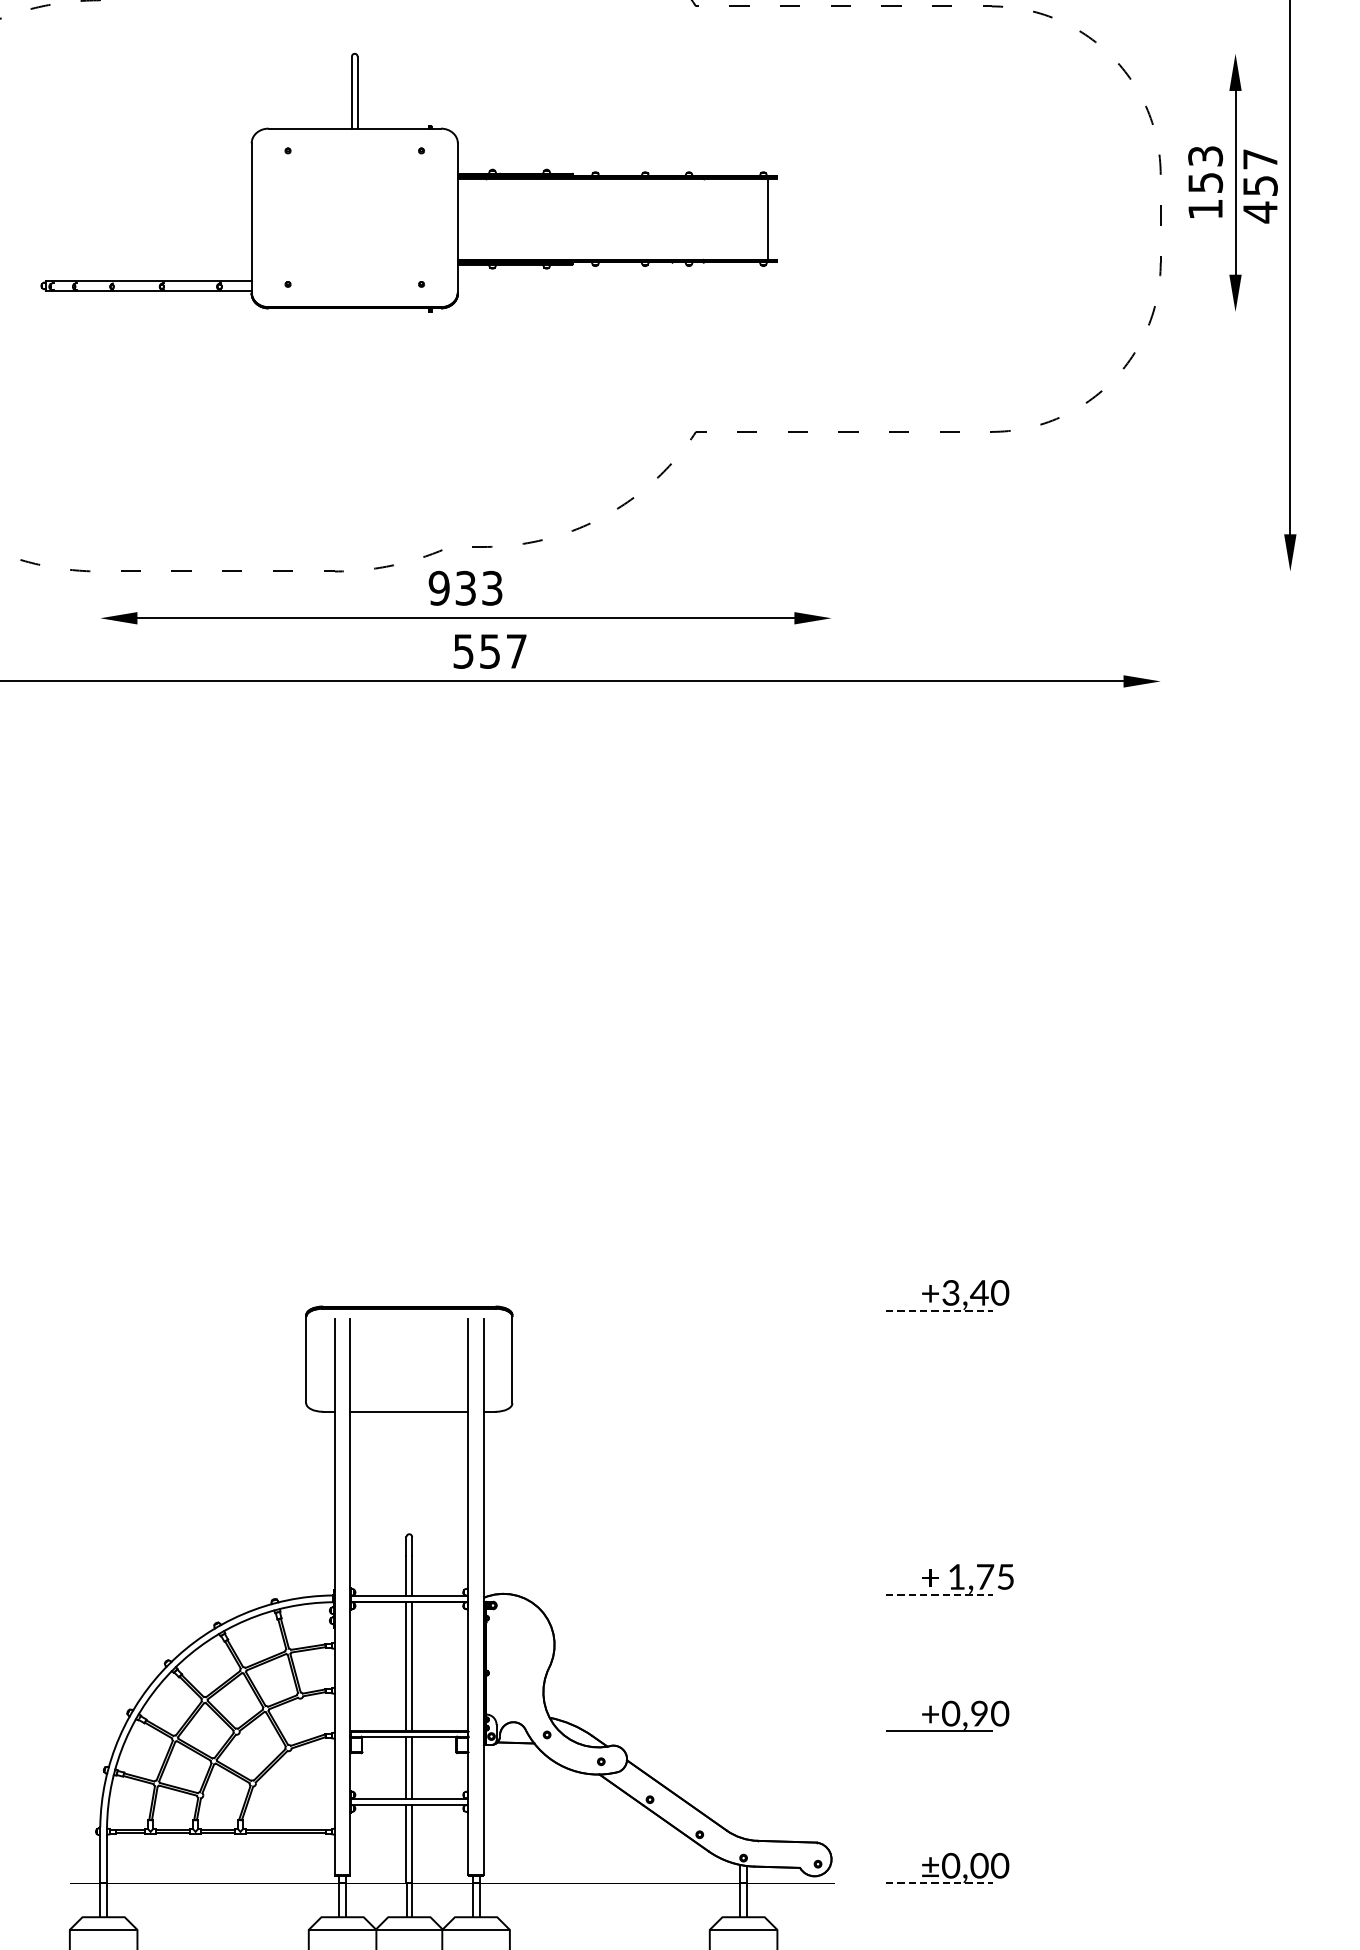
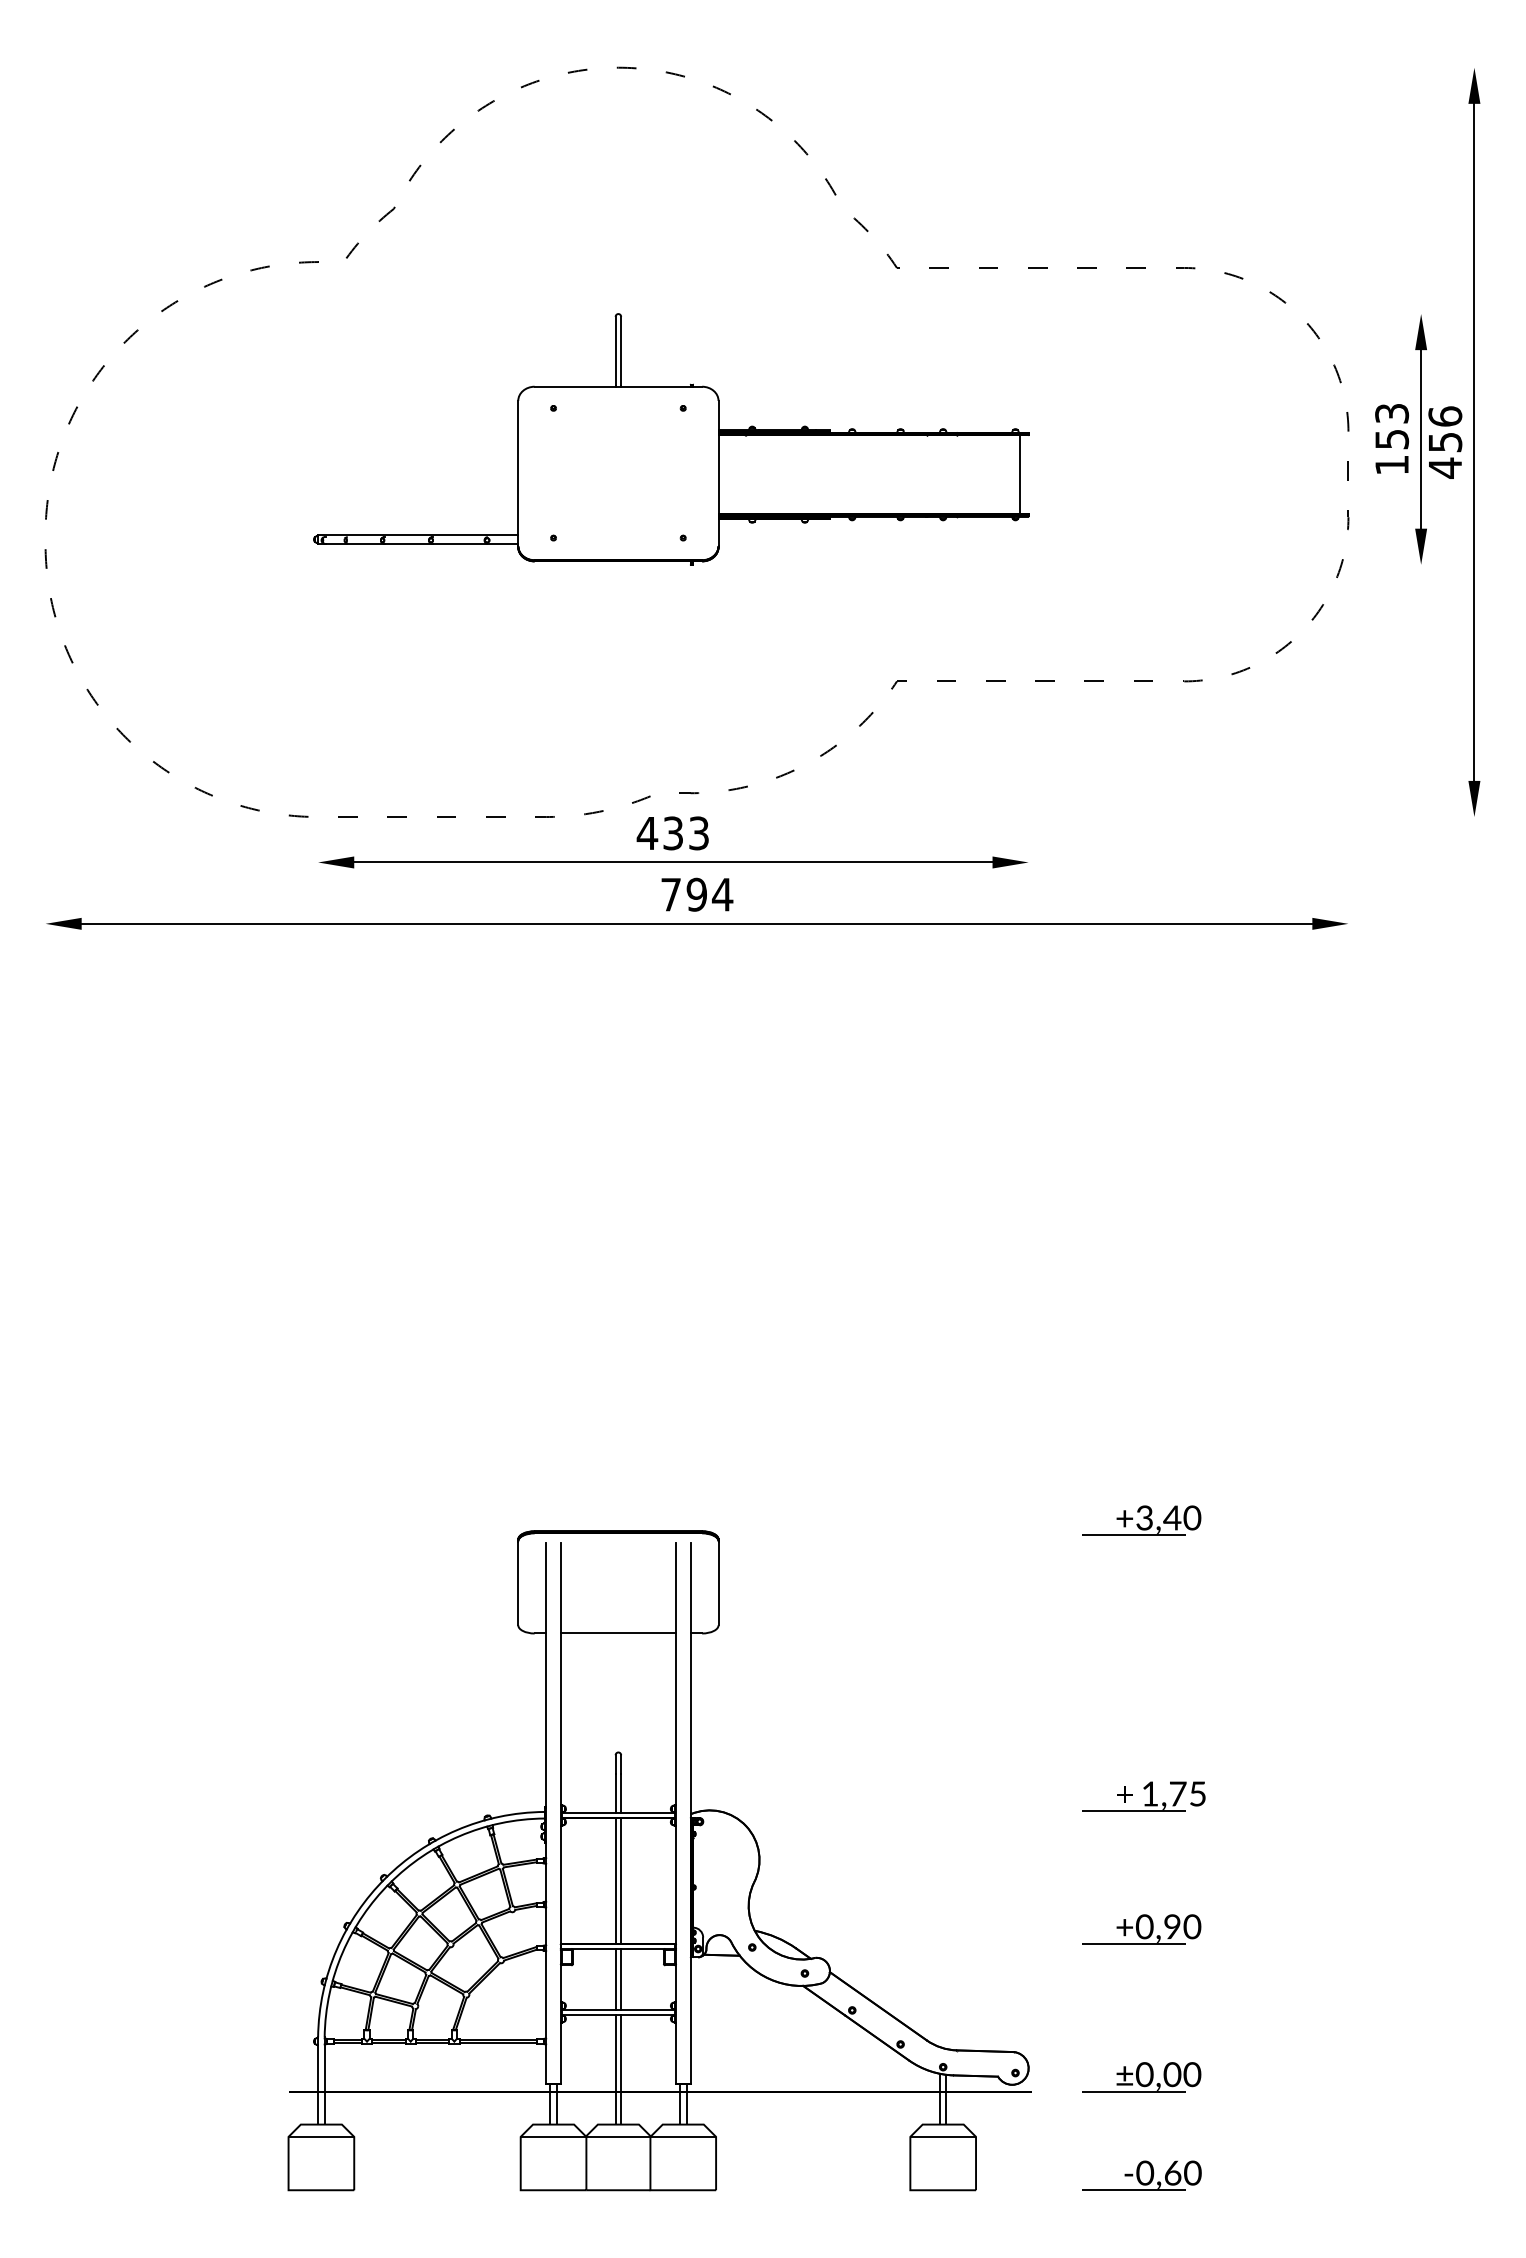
text: (1260, 159) -> (1445, 416), 457 -> 456
part: (409, 182) -> (671, 439), moved
text: (439, 588) -> (647, 833), 933 -> 433
text: (490, 651) -> (697, 894), 557 -> 794
line: (940, 1310) -> (1134, 1535), dashed -> solid
line: (940, 1595) -> (1134, 1811), dashed -> solid
line: (940, 1883) -> (1134, 2091), dashed -> solid

